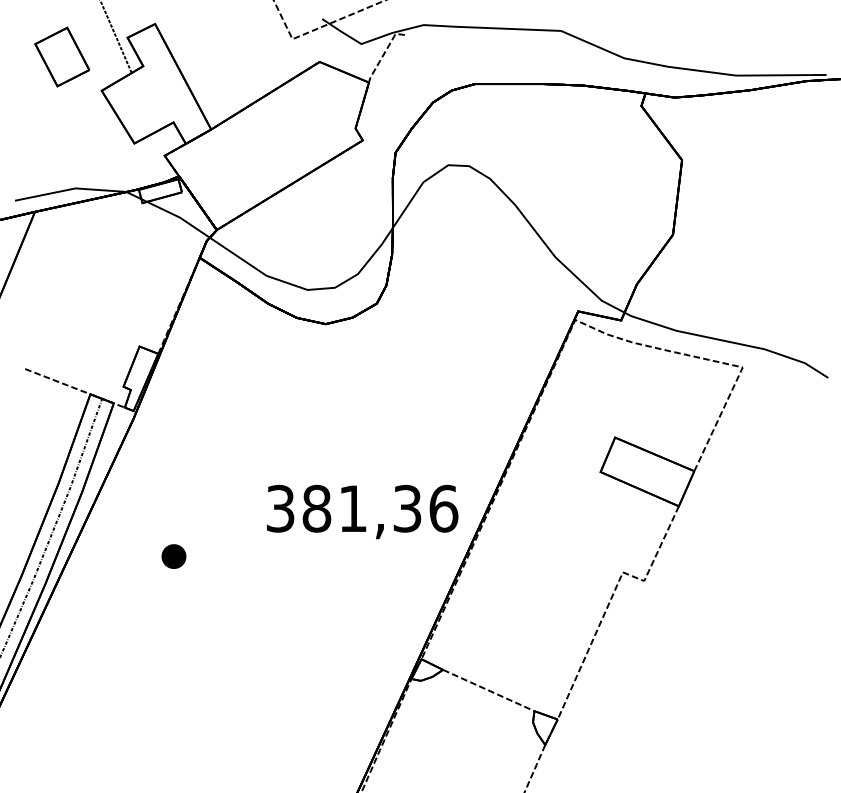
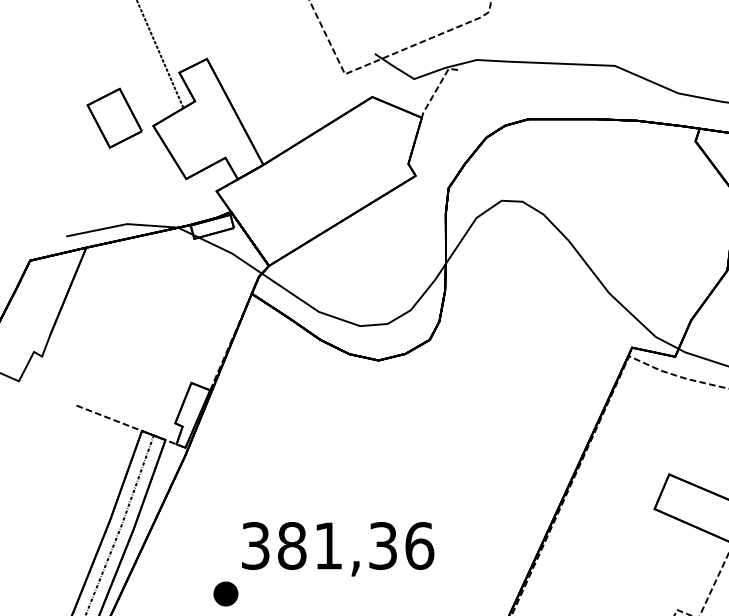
part: (61, 56) -> (113, 117), moved
text: (362, 511) -> (337, 548), moved

